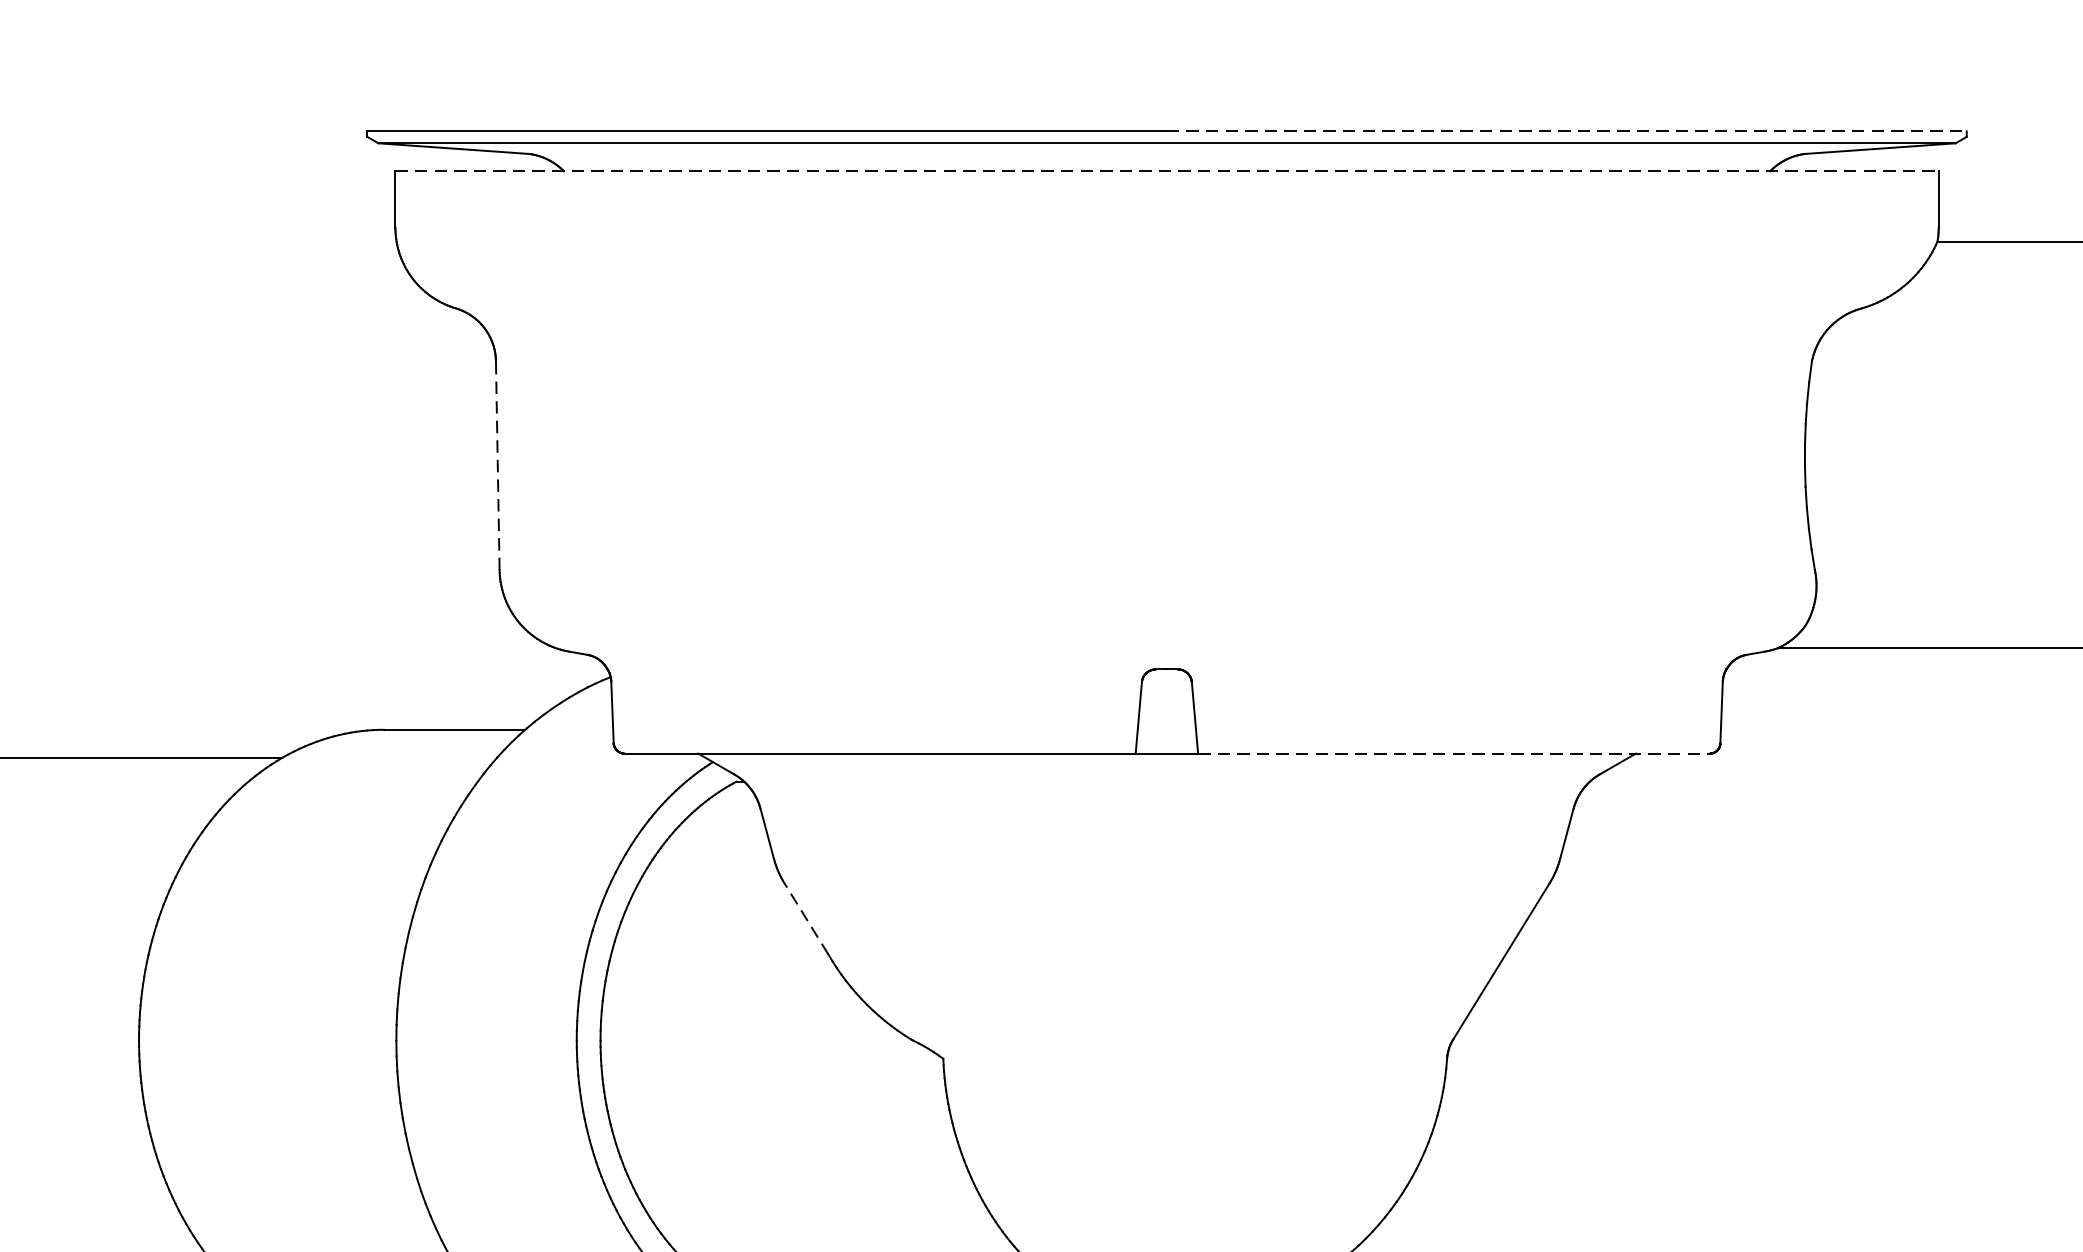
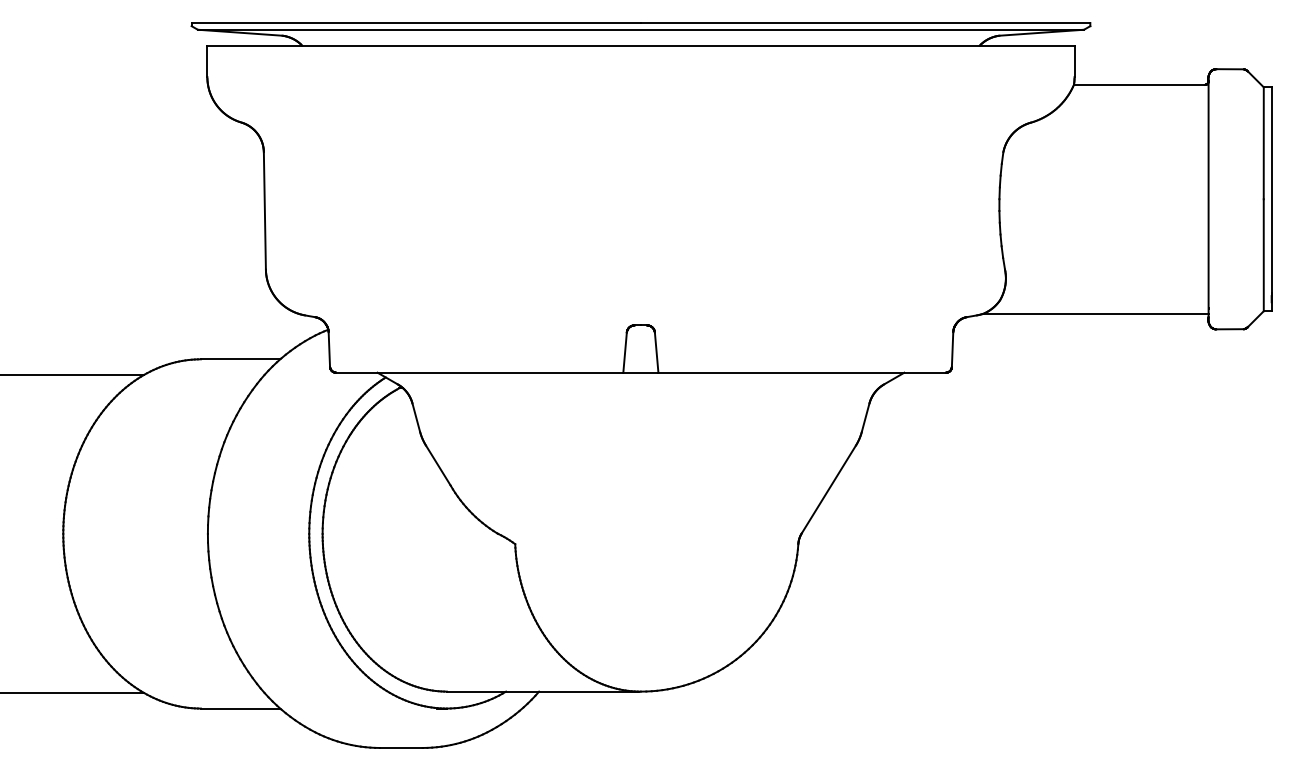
line: (1566, 132) -> (865, 23), dashed -> solid
line: (1166, 171) -> (640, 45), dashed -> solid
line: (497, 464) -> (264, 210), dashed -> solid
line: (1454, 753) -> (802, 372), dashed -> solid
line: (806, 918) -> (438, 465), dashed -> solid

